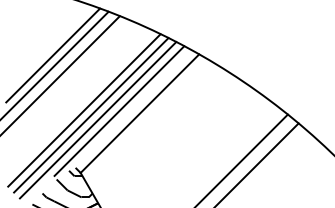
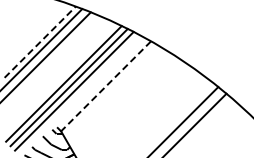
line: (53, 54) -> (40, 41), solid -> dashed
line: (119, 111) -> (90, 84), removed
line: (140, 113) -> (106, 86), solid -> dashed

